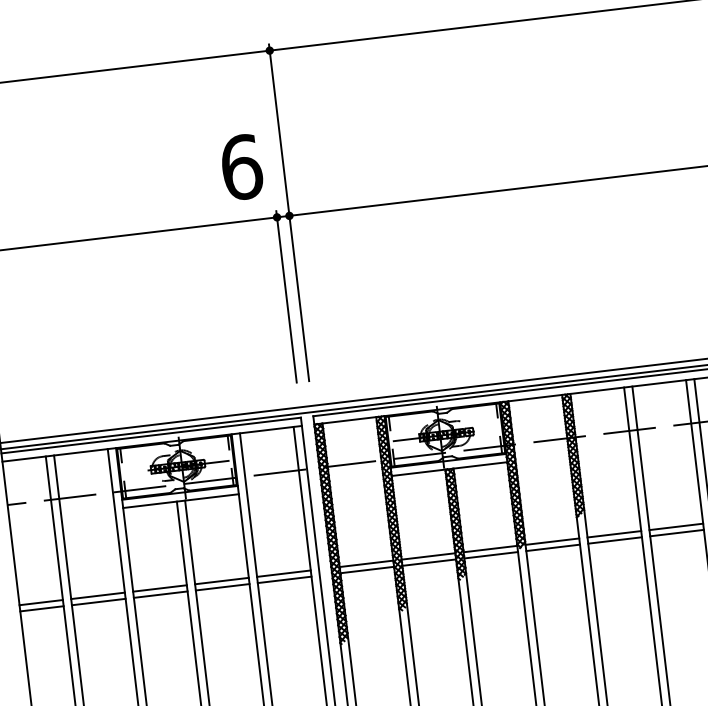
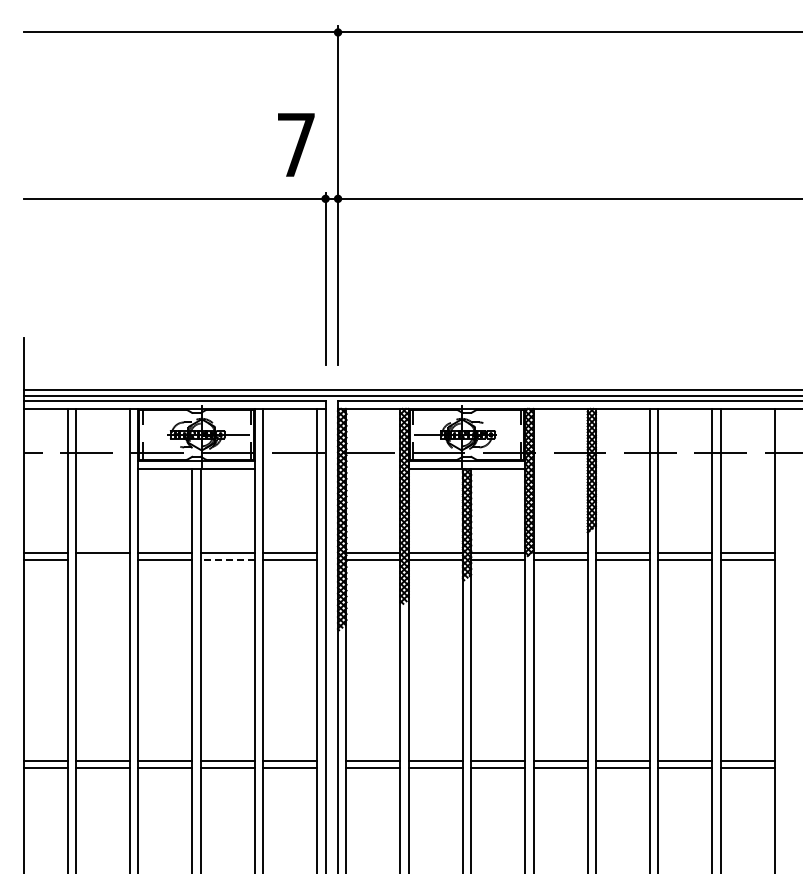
text: (241, 166) -> (296, 144), 6 -> 7
line: (222, 587) -> (227, 559), solid -> dashed
line: (98, 601) -> (102, 559), removed

